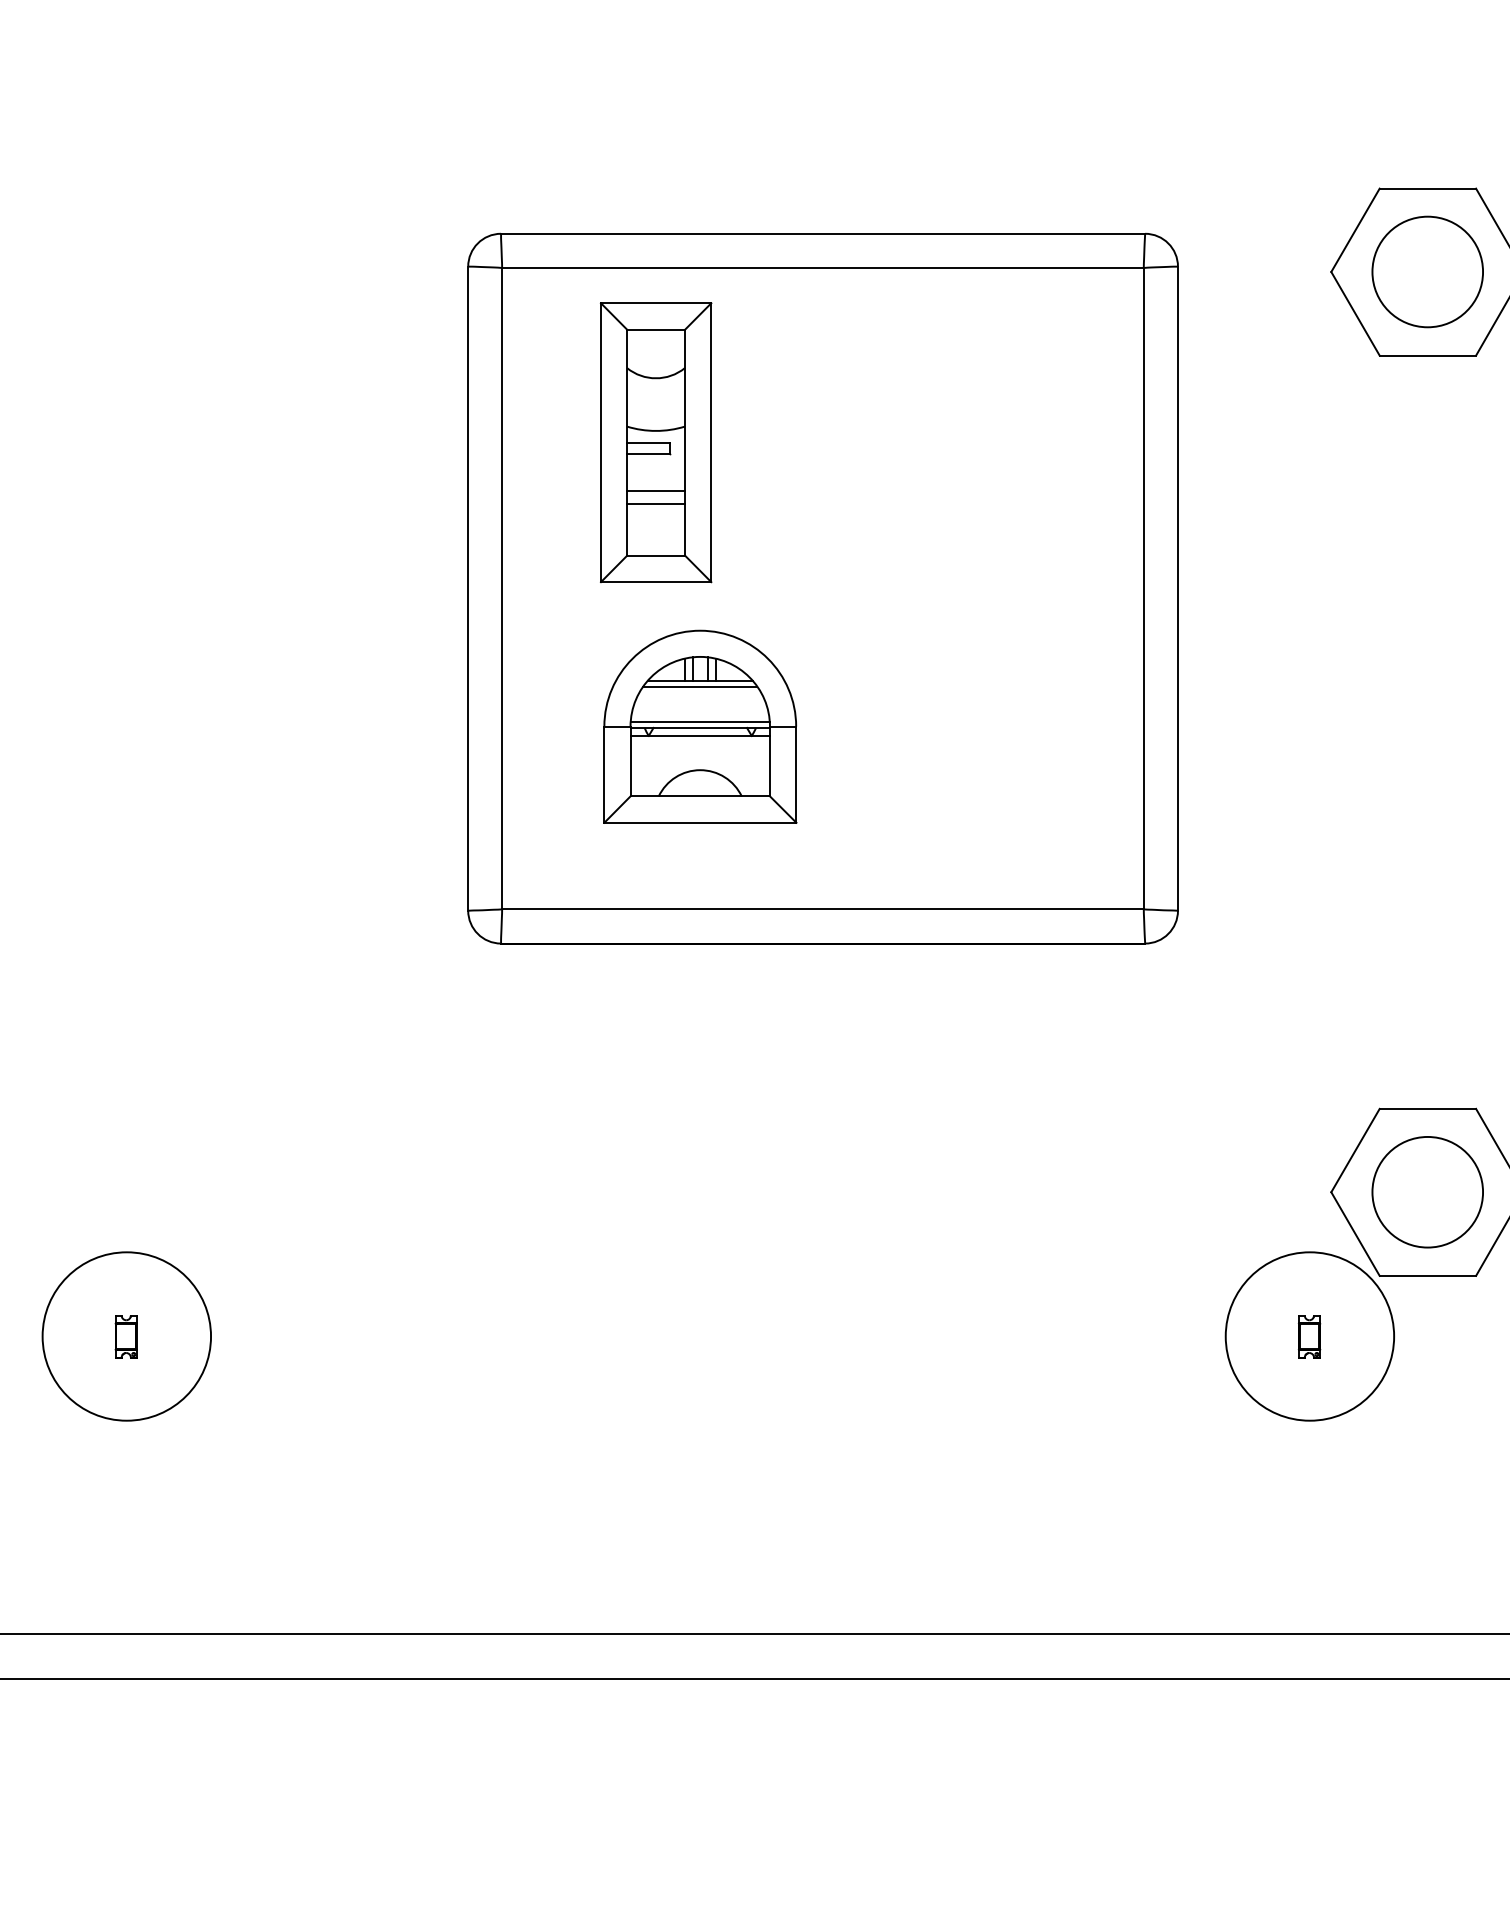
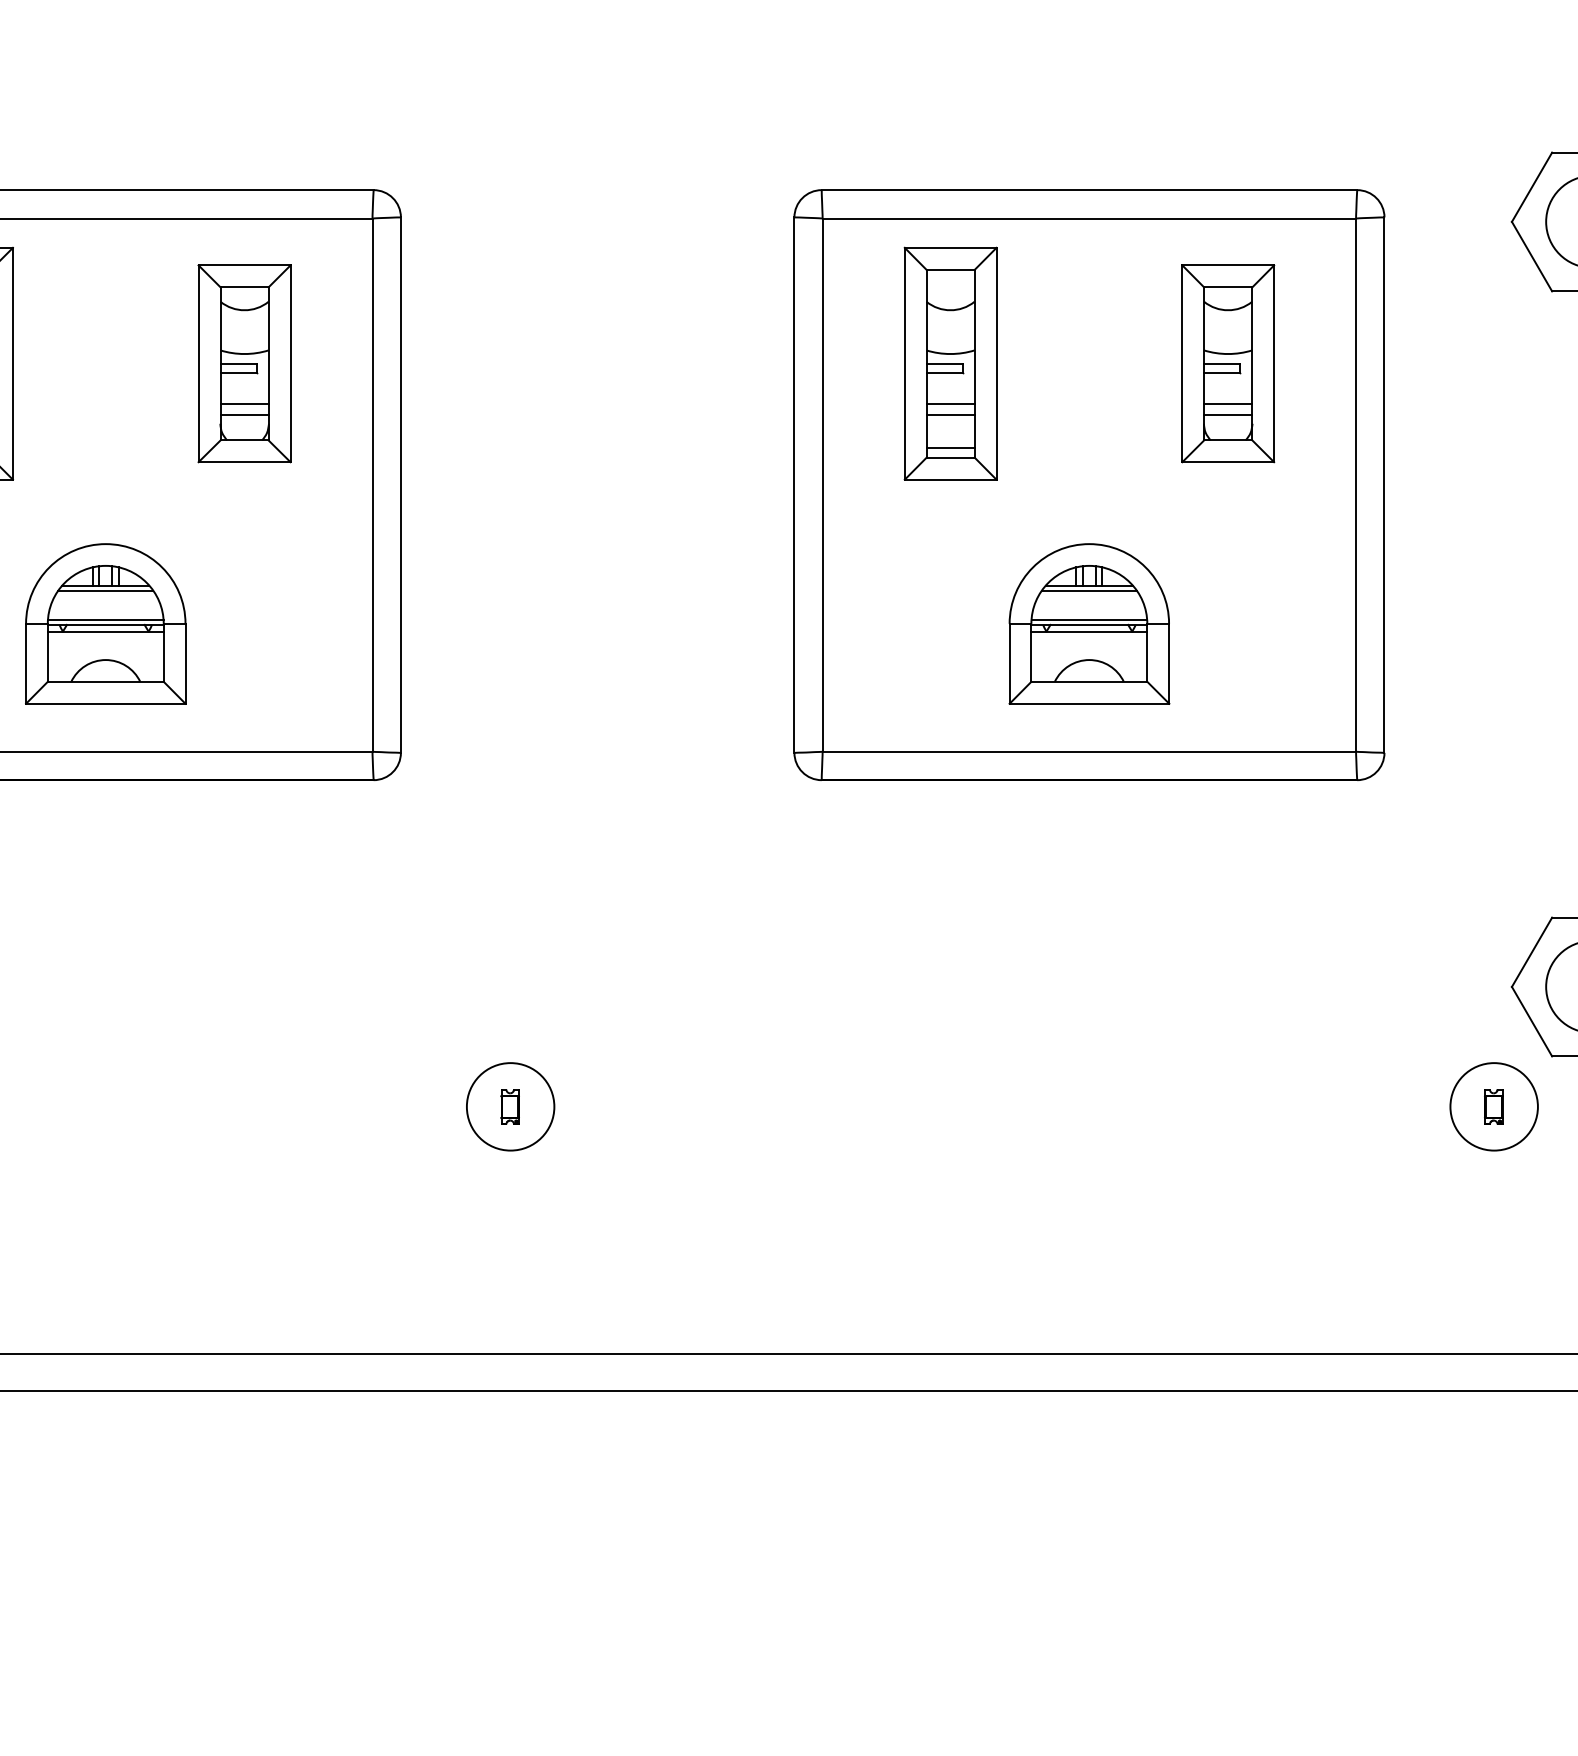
part: (990, 442) -> (1228, 363), added
line: (655, 543) -> (950, 447), added
part: (700, 726) -> (1089, 623), moved
circle: (126, 1336) -> (510, 1106), size x0.62
circle: (1309, 1336) -> (1493, 1106), size x0.62

